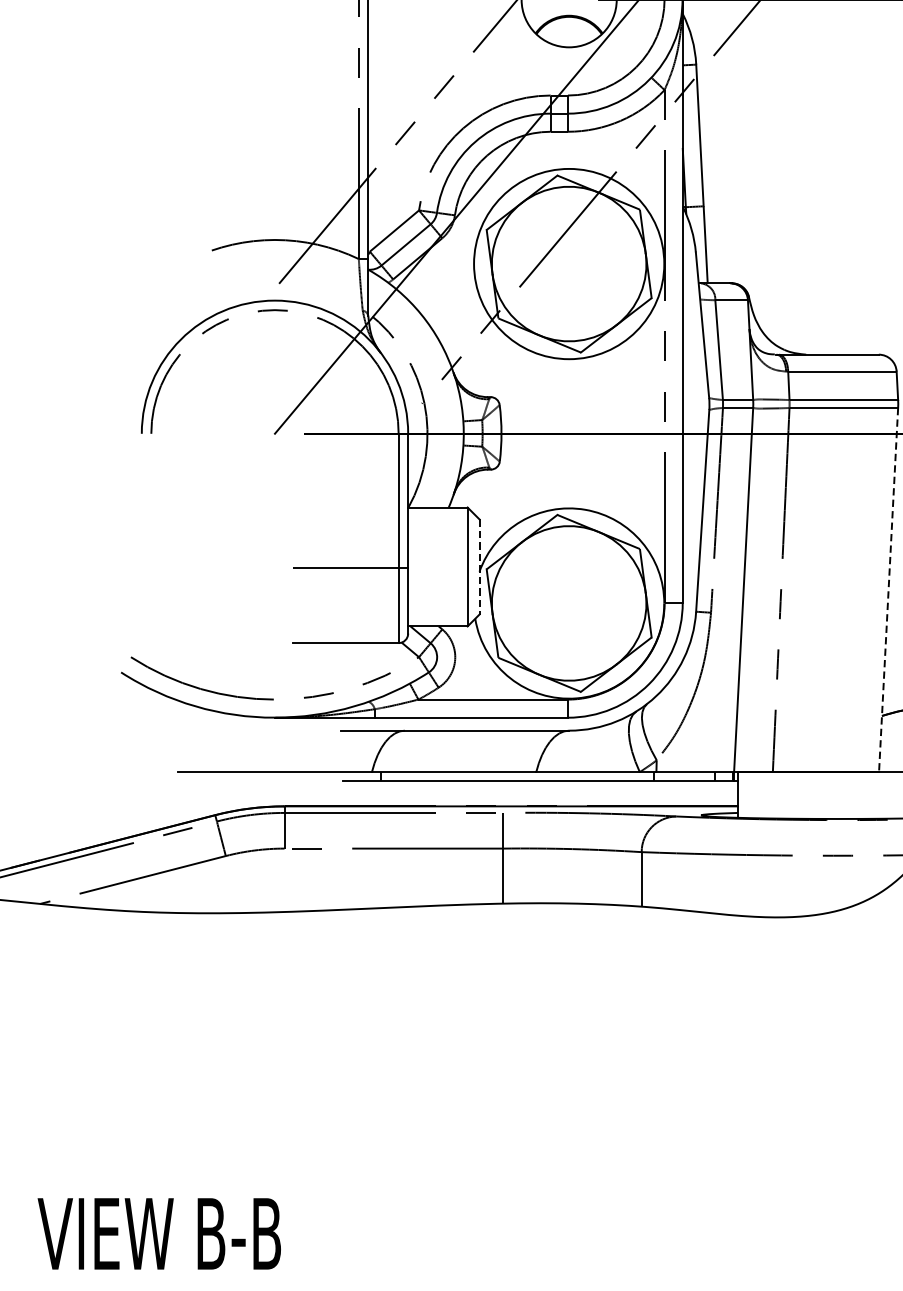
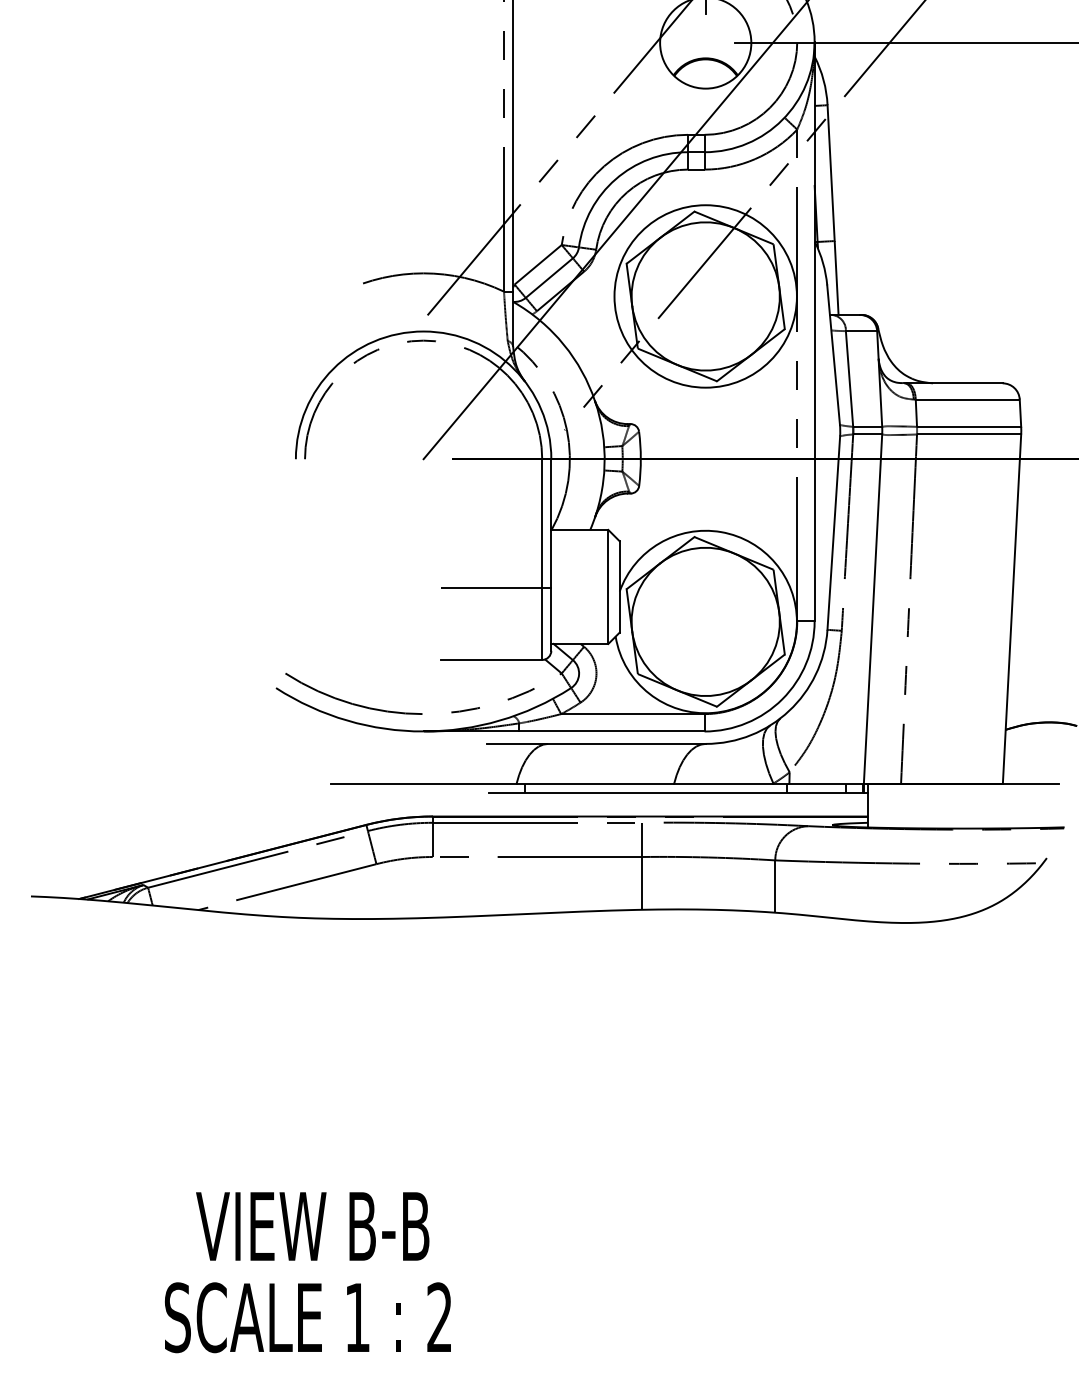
line: (479, 566) -> (619, 586), dashed -> solid
line: (889, 590) -> (1012, 609), dashed -> solid

